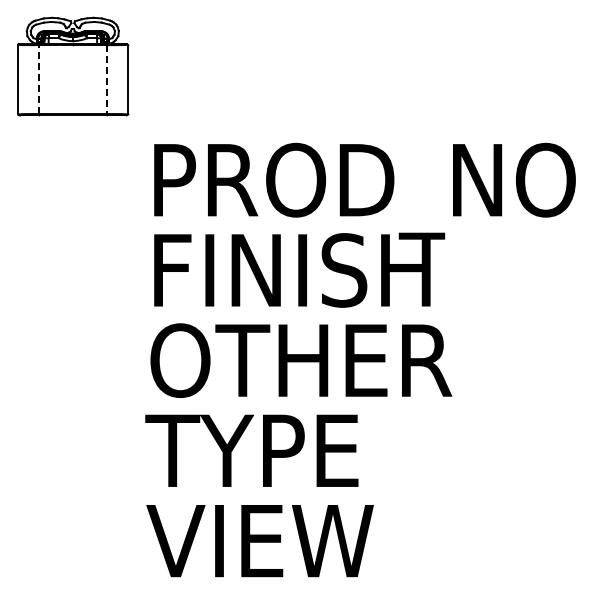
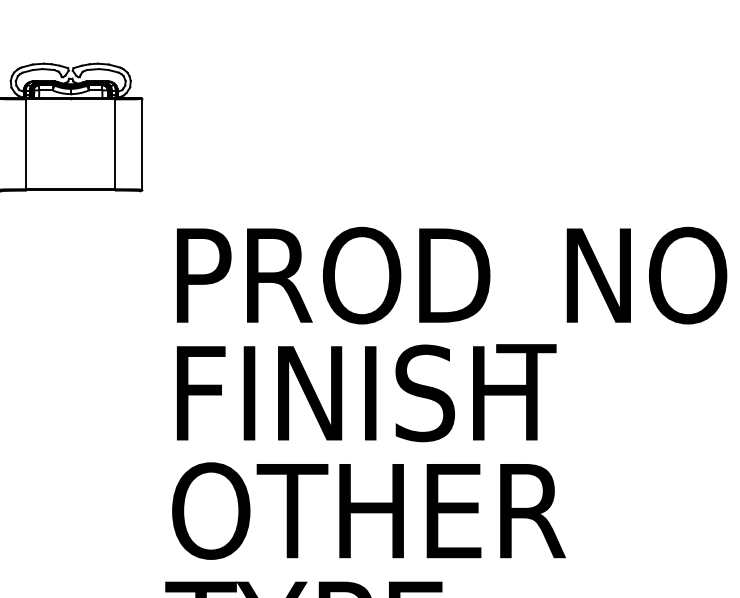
line: (38, 79) -> (25, 144), dashed -> solid
line: (106, 80) -> (114, 145), dashed -> solid

